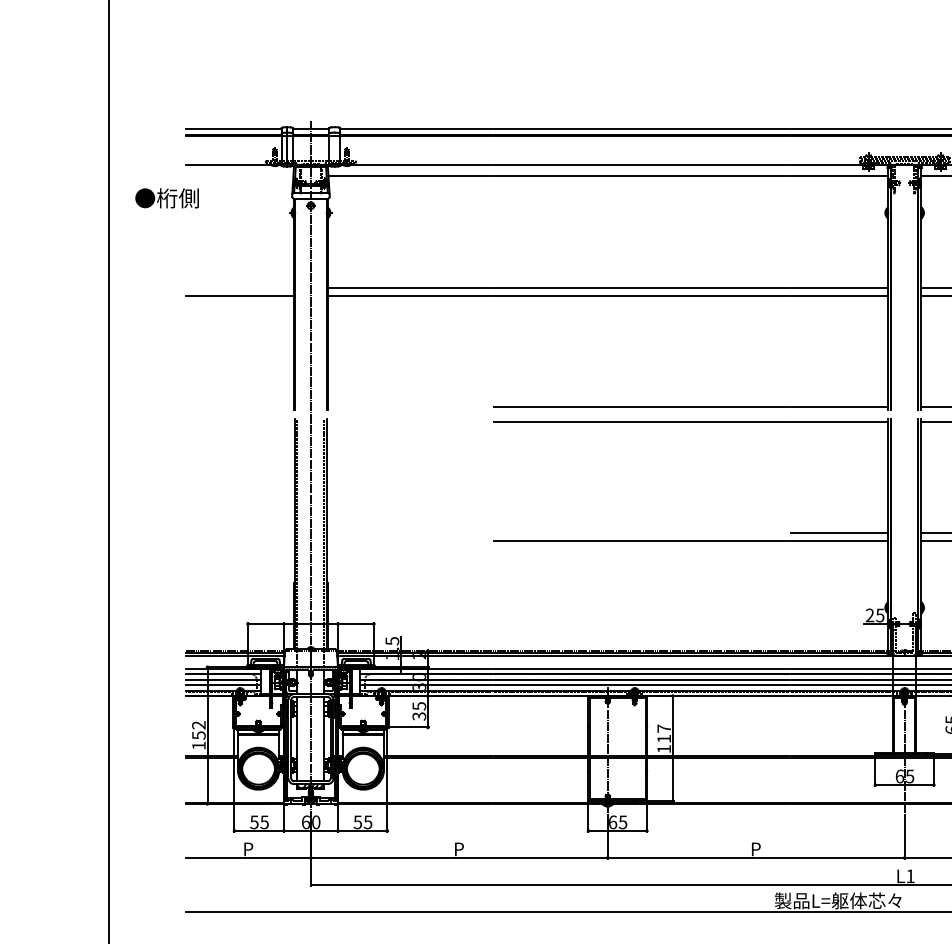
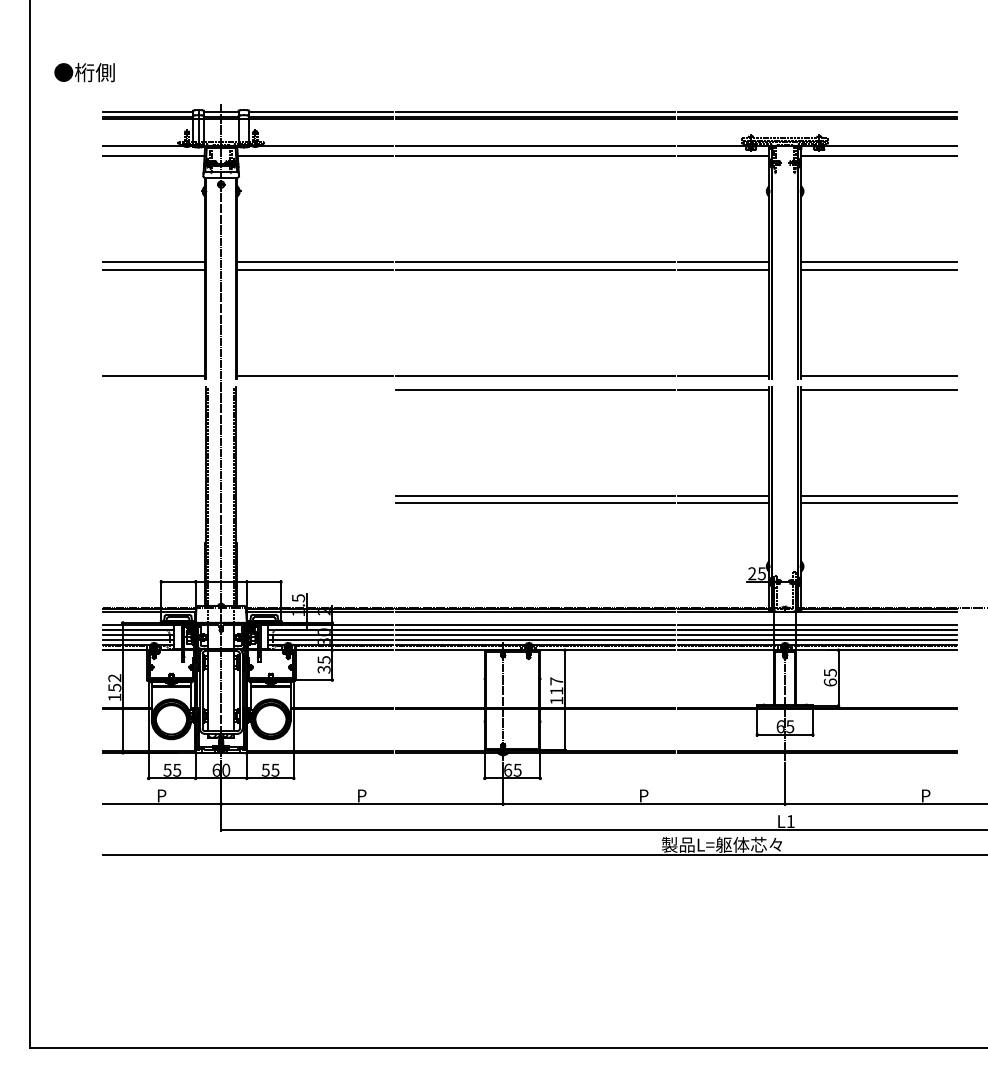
line: (239, 176) -> (153, 156), added
text: (167, 198) -> (84, 72), moved
line: (239, 287) -> (153, 262), added
line: (239, 406) -> (153, 375), added
line: (409, 406) -> (314, 375), added
line: (640, 533) -> (534, 495), added

